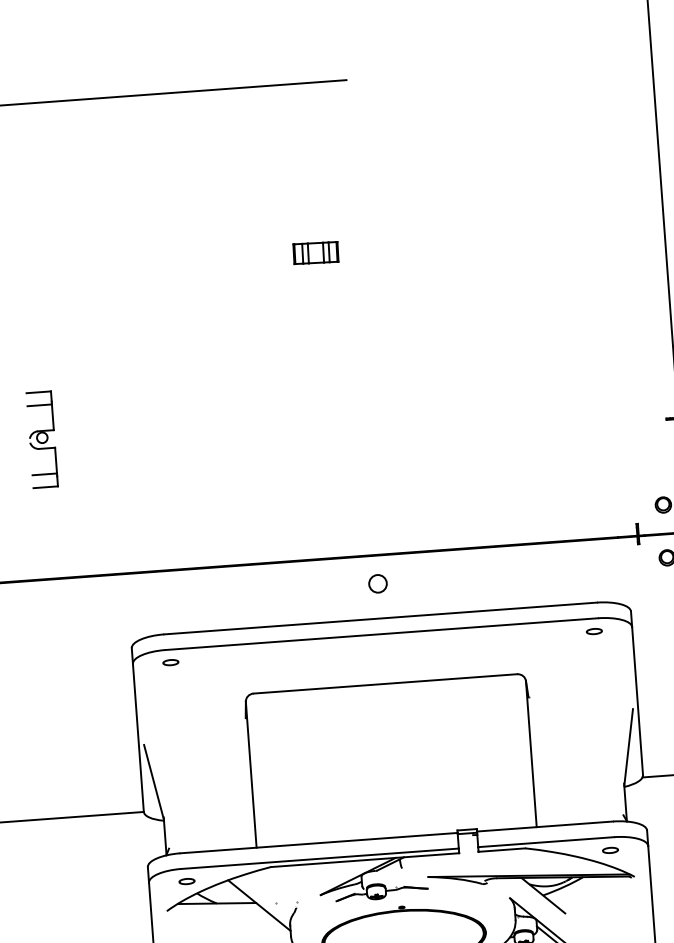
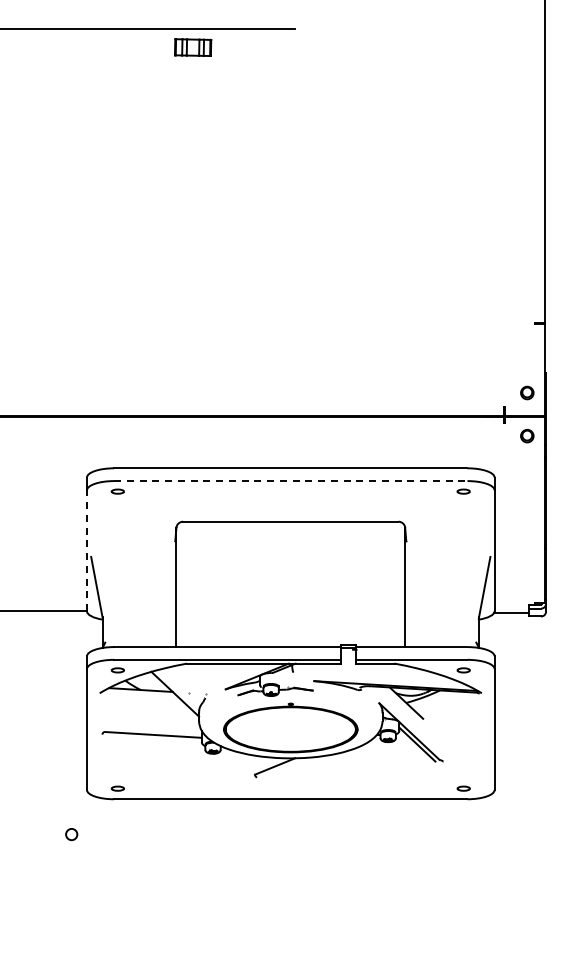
part: (316, 252) -> (193, 47), moved
part: (41, 439) -> (26, 302), removed
circle: (377, 583) -> (290, 439), removed
line: (381, 634) -> (290, 481), solid -> dashed
line: (137, 737) -> (86, 550), solid -> dashed

